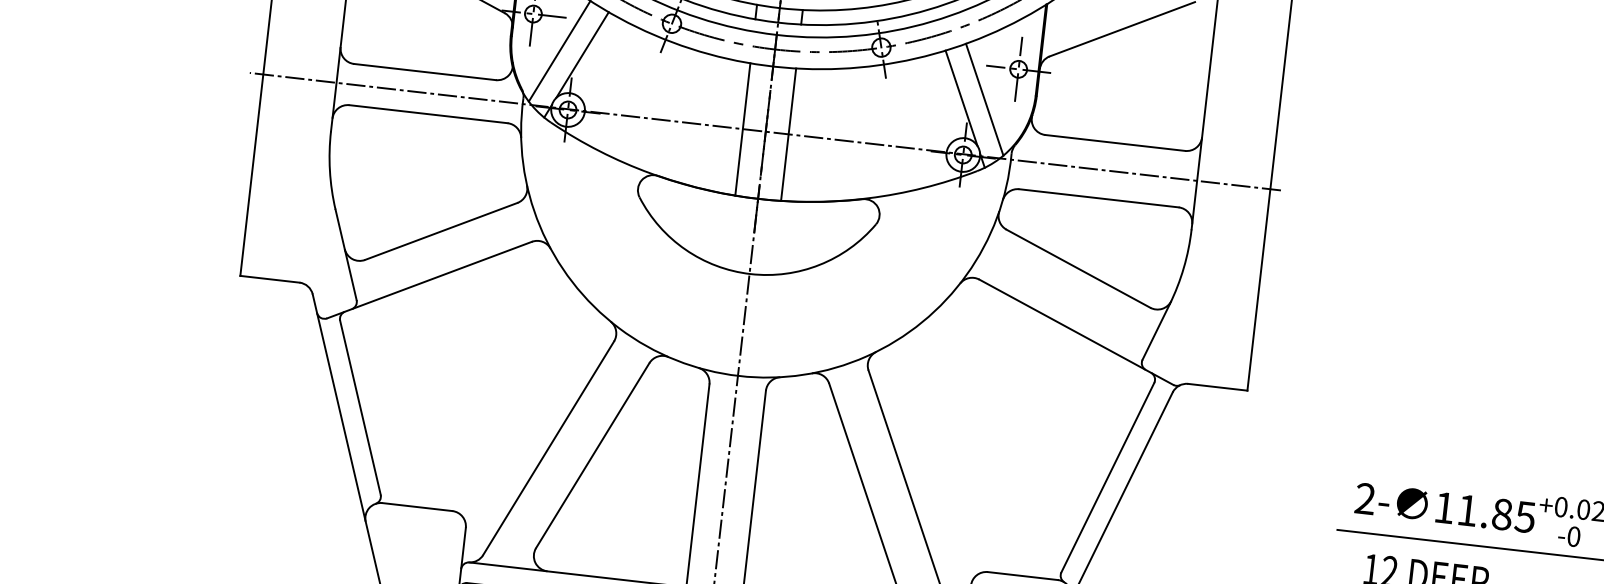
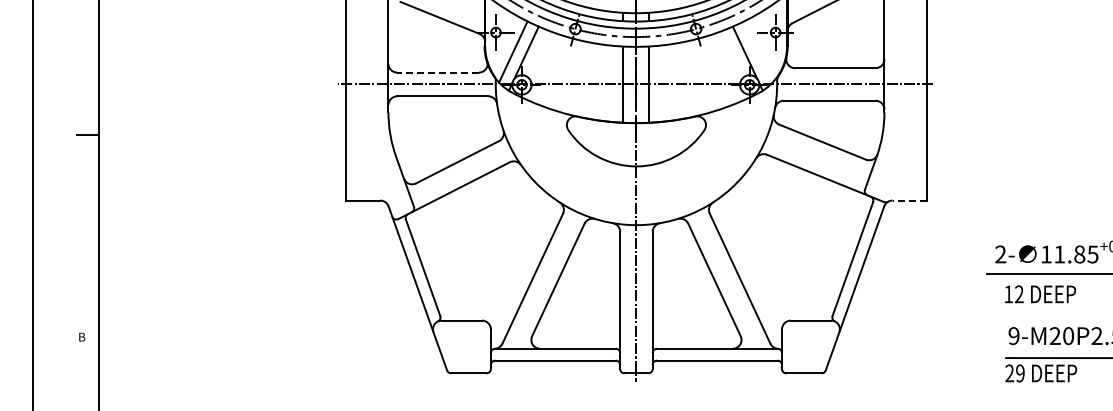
line: (425, 71) -> (438, 72), solid -> dashed
line: (985, 98) -> (758, 51), removed
line: (1217, 387) -> (909, 200), solid -> dashed

